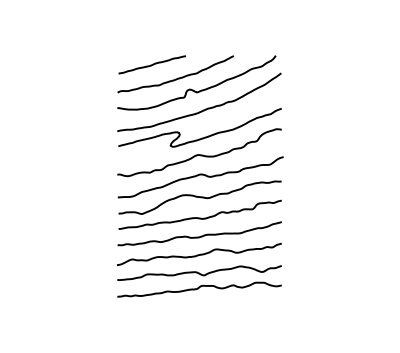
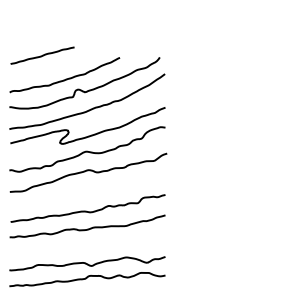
line: (151, 64) -> (41, 55), moved
curve: (199, 197) -> (87, 192), removed
curve: (200, 253) -> (88, 245), removed

